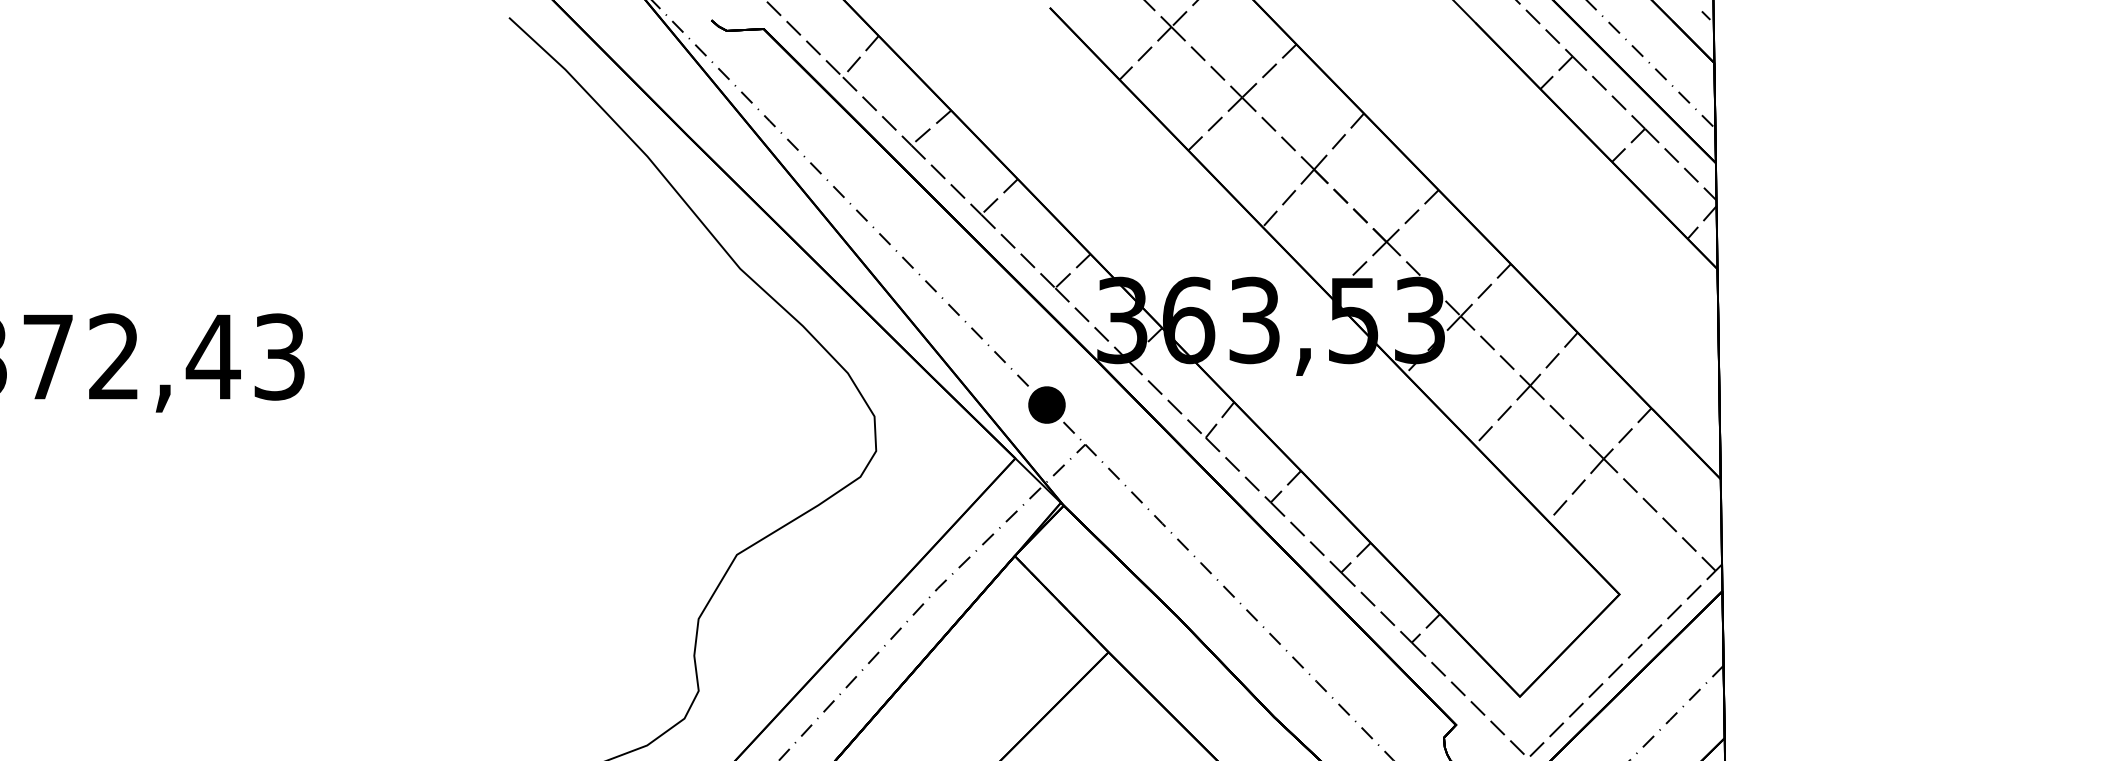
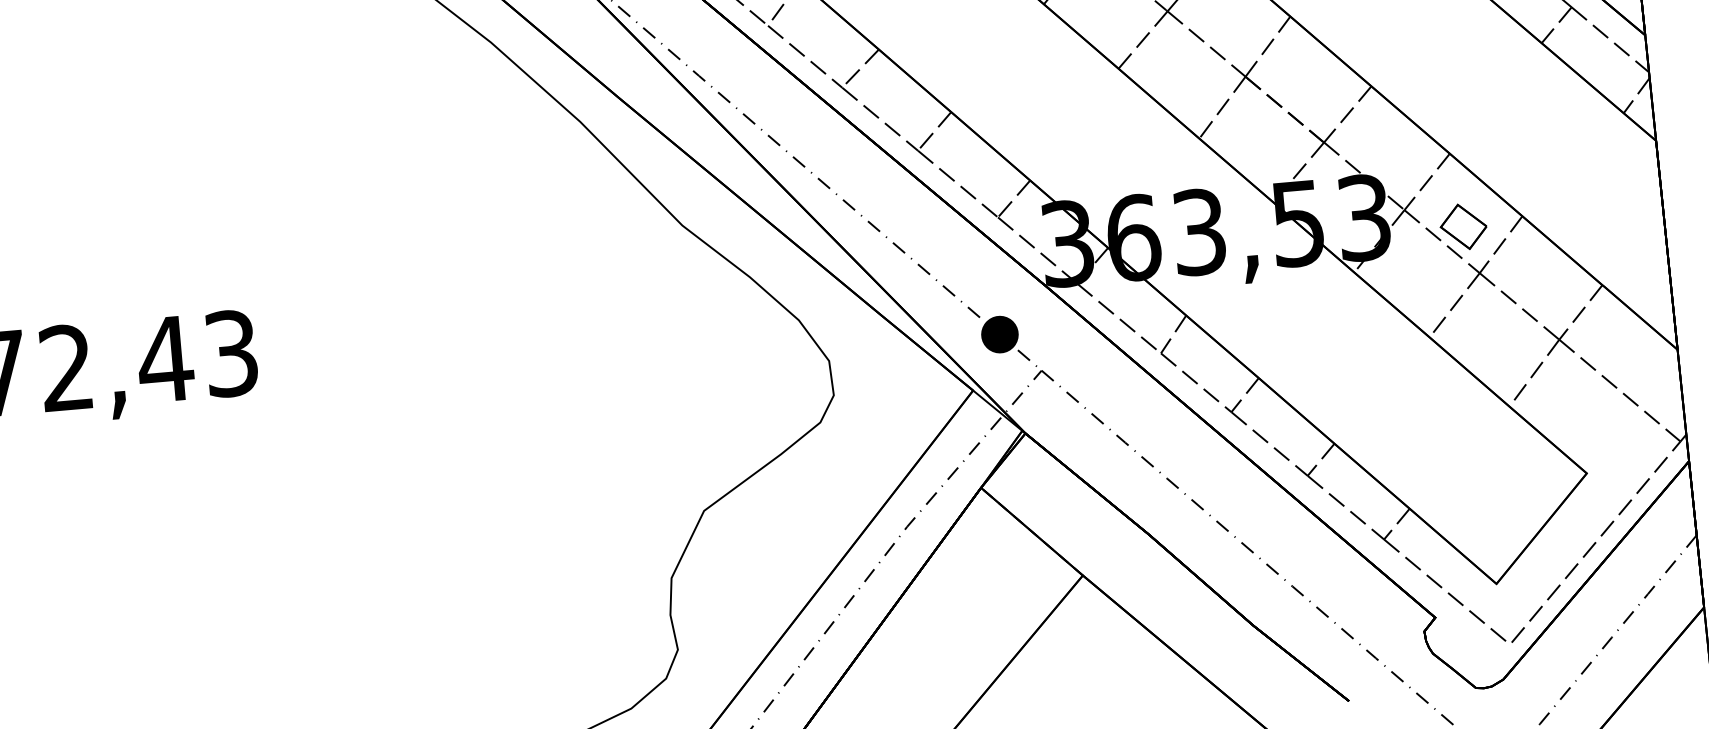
part: (1517, 337) -> (1462, 226), added

